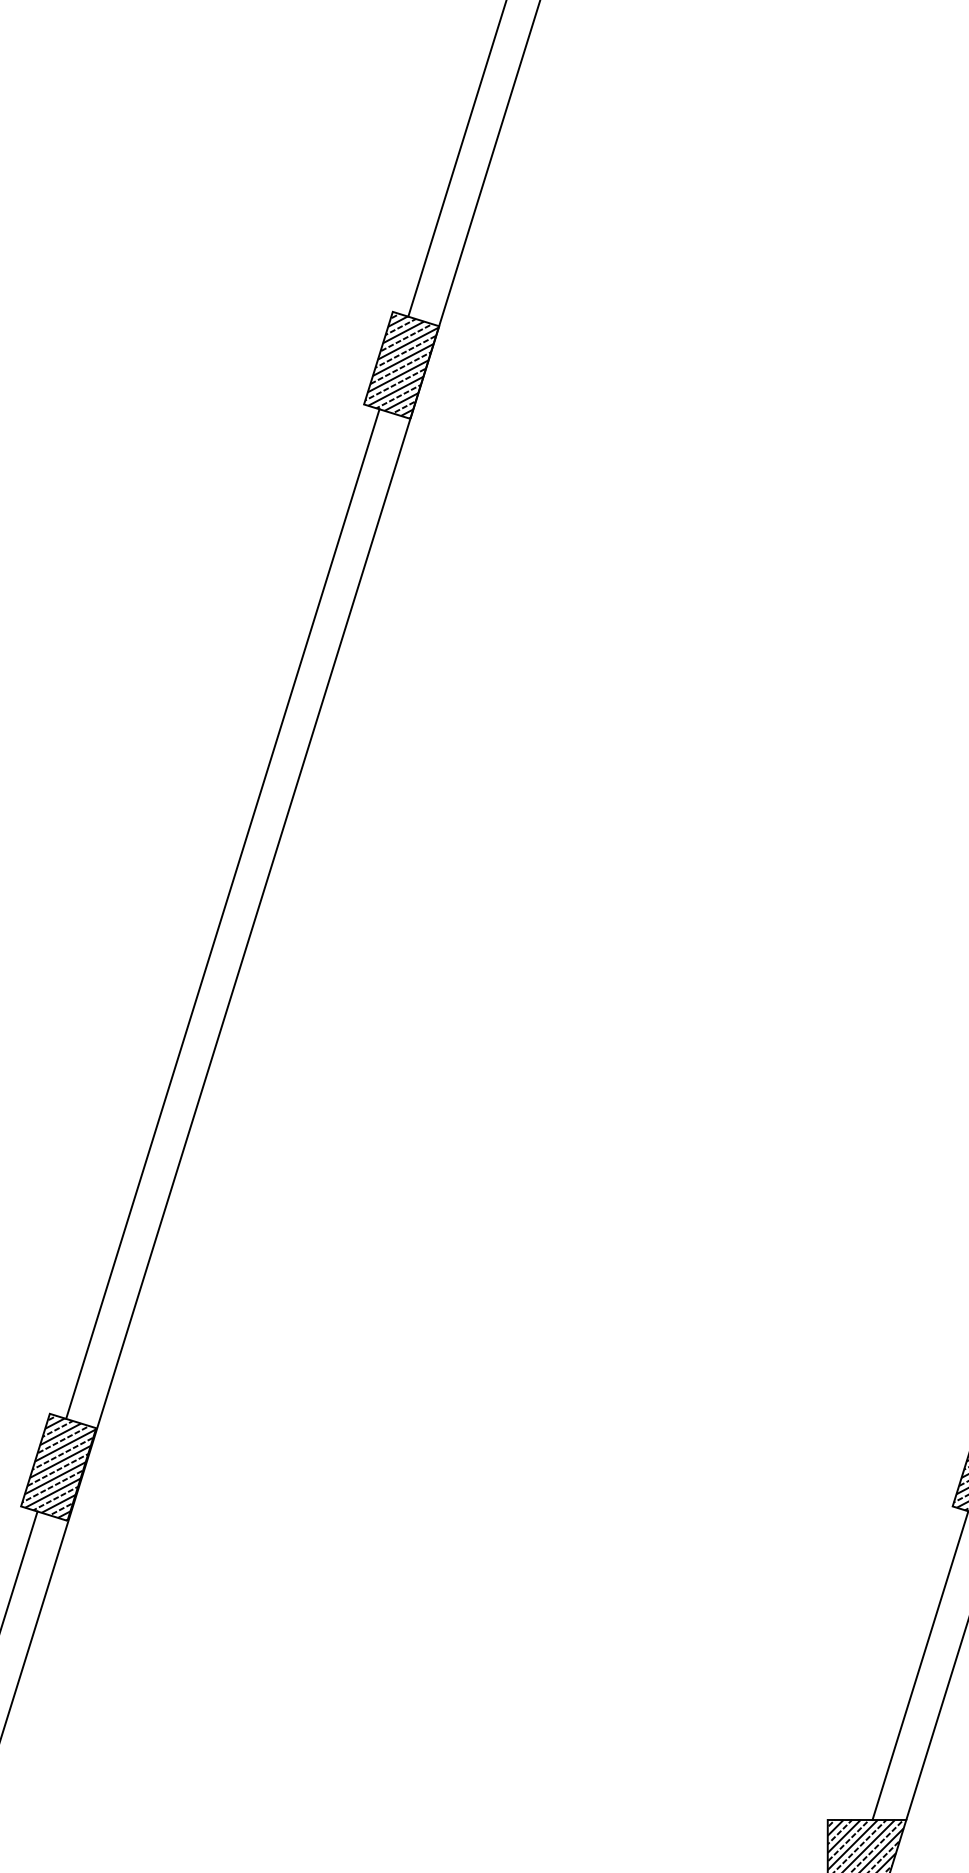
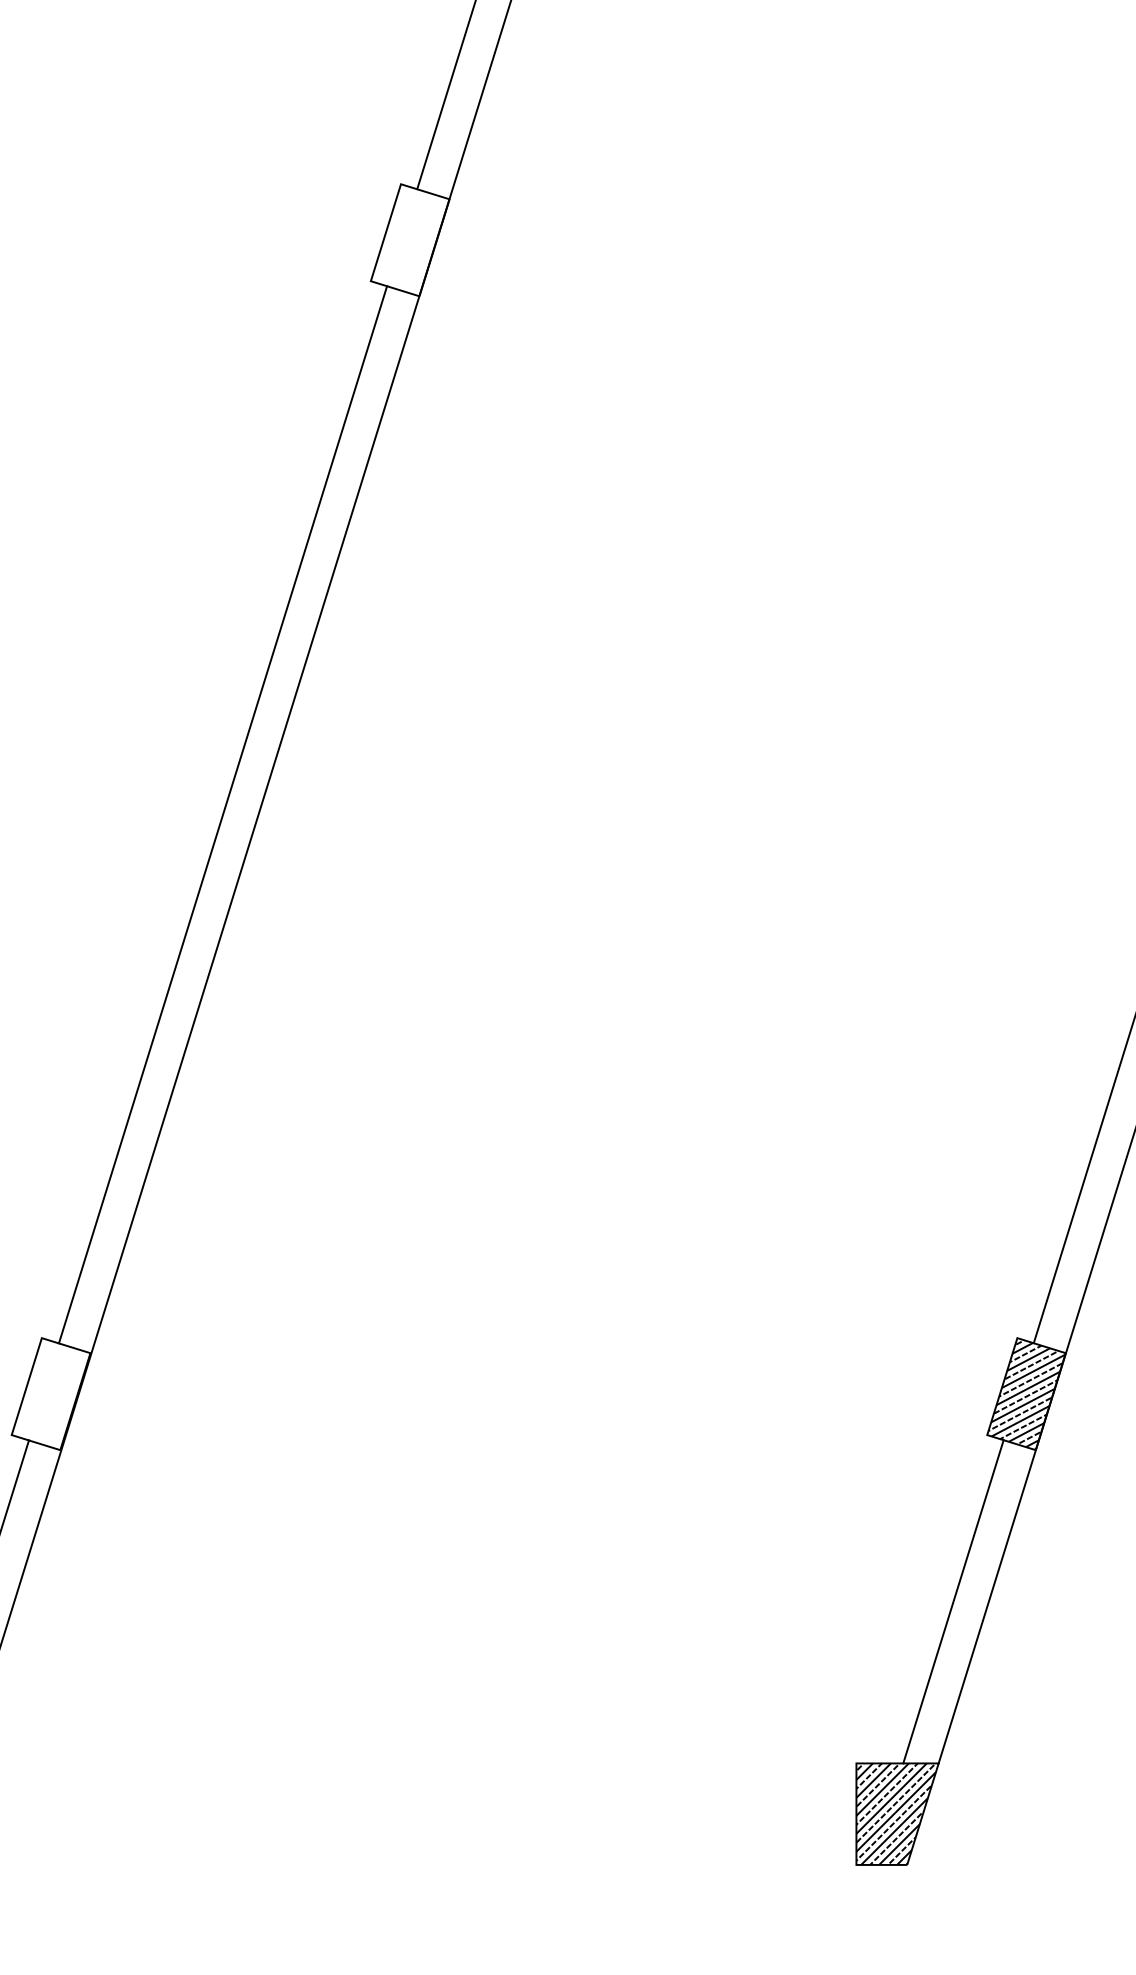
hatch: (401, 365) -> (410, 240), removed
hatch: (59, 1467) -> (51, 1394), removed

